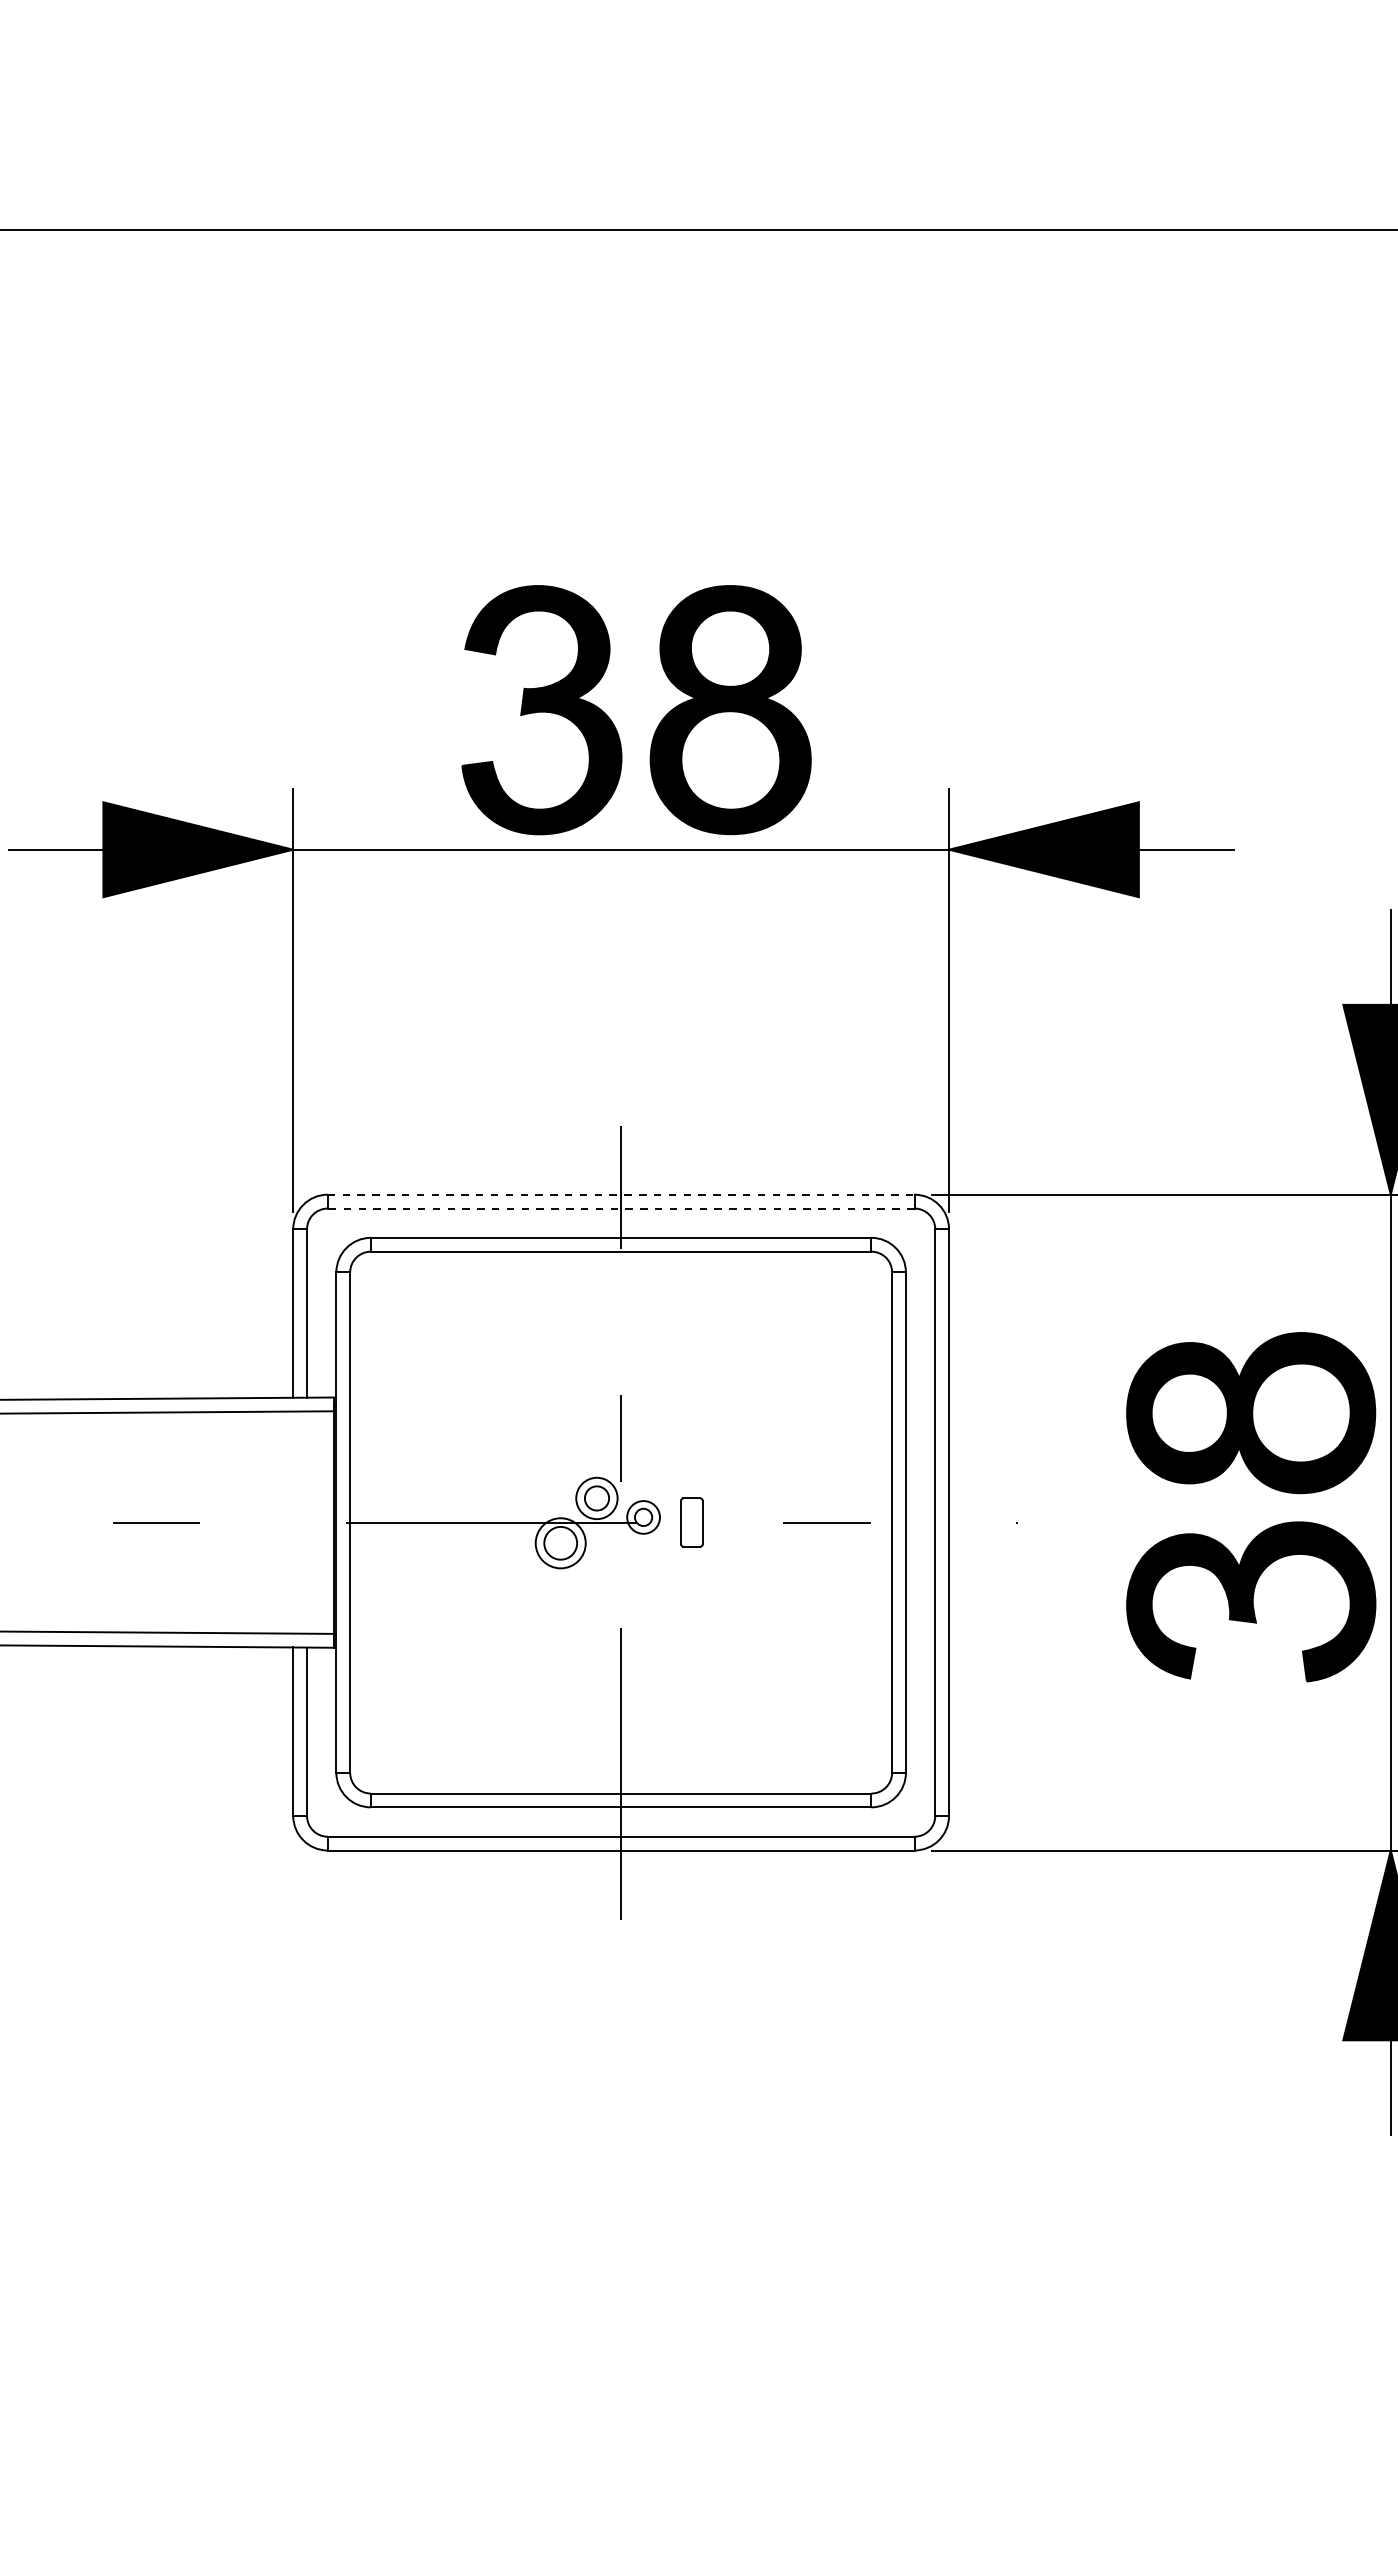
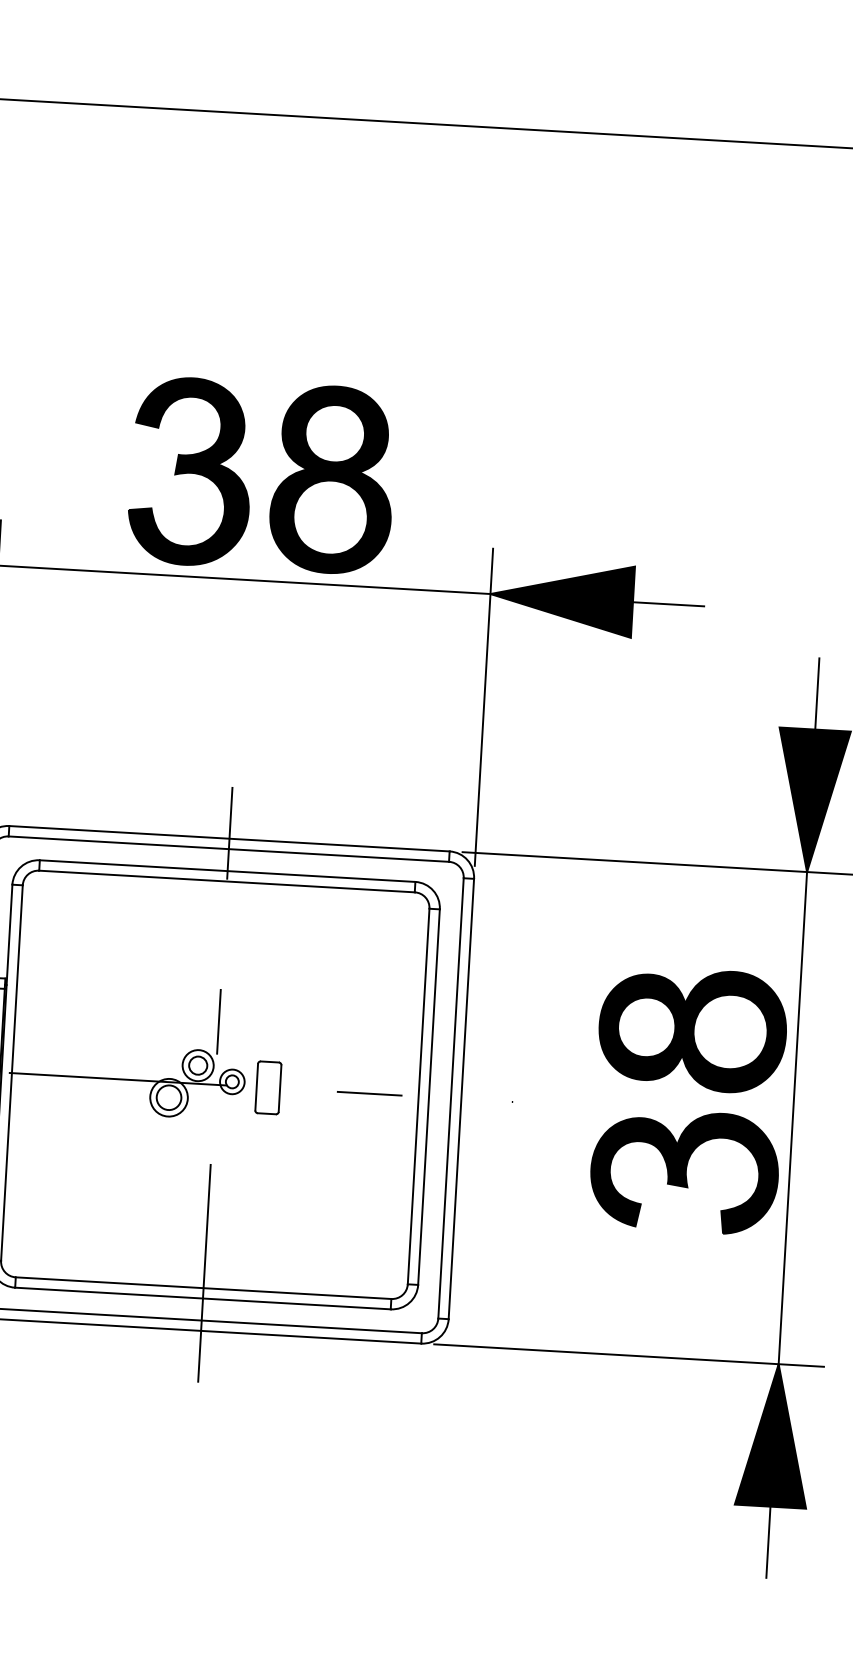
line: (621, 1194) -> (229, 838), dashed -> solid
line: (620, 1208) -> (228, 849), dashed -> solid
part: (691, 1522) -> (268, 1087), size x1.43

